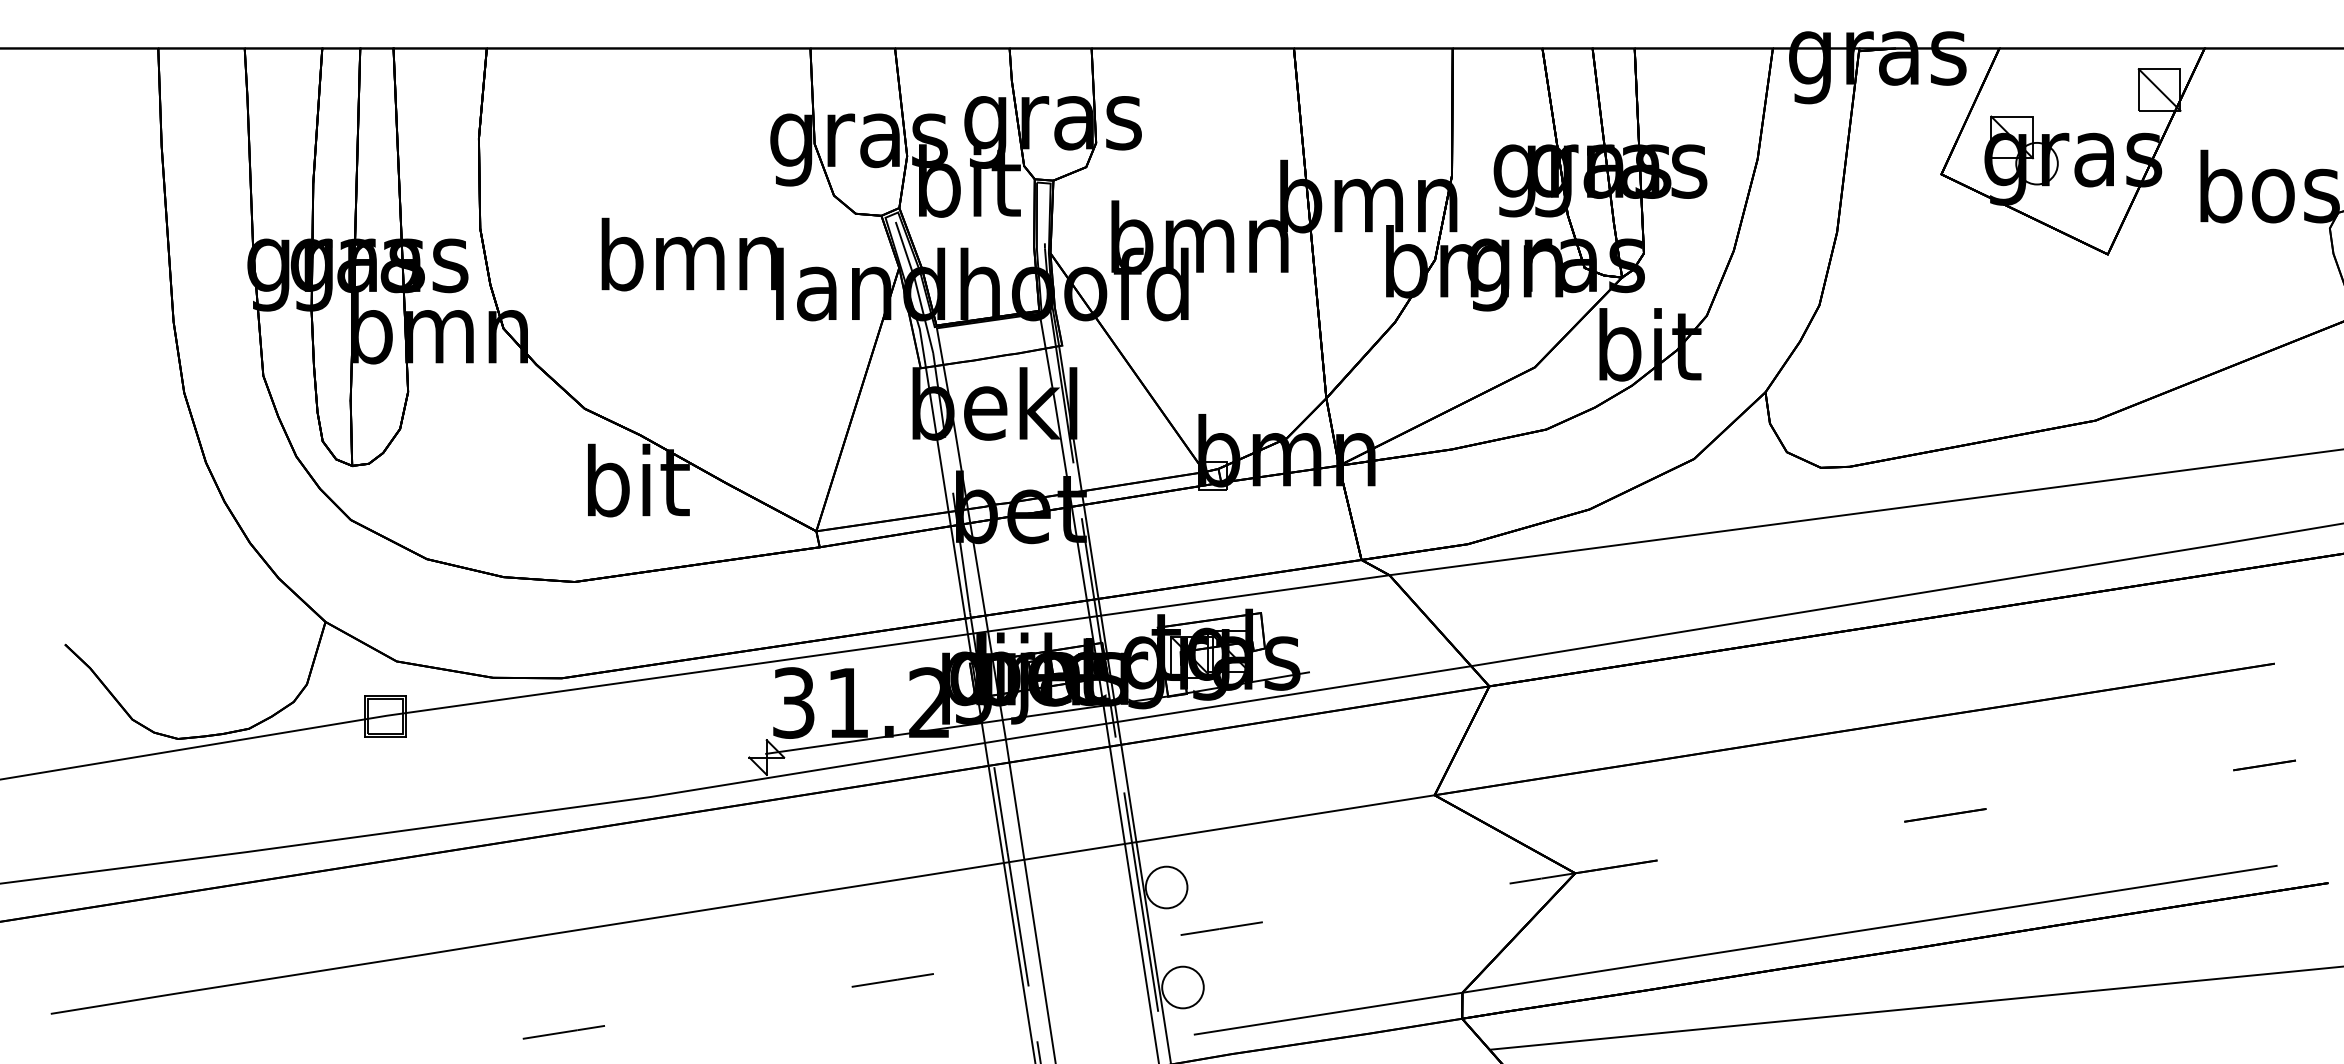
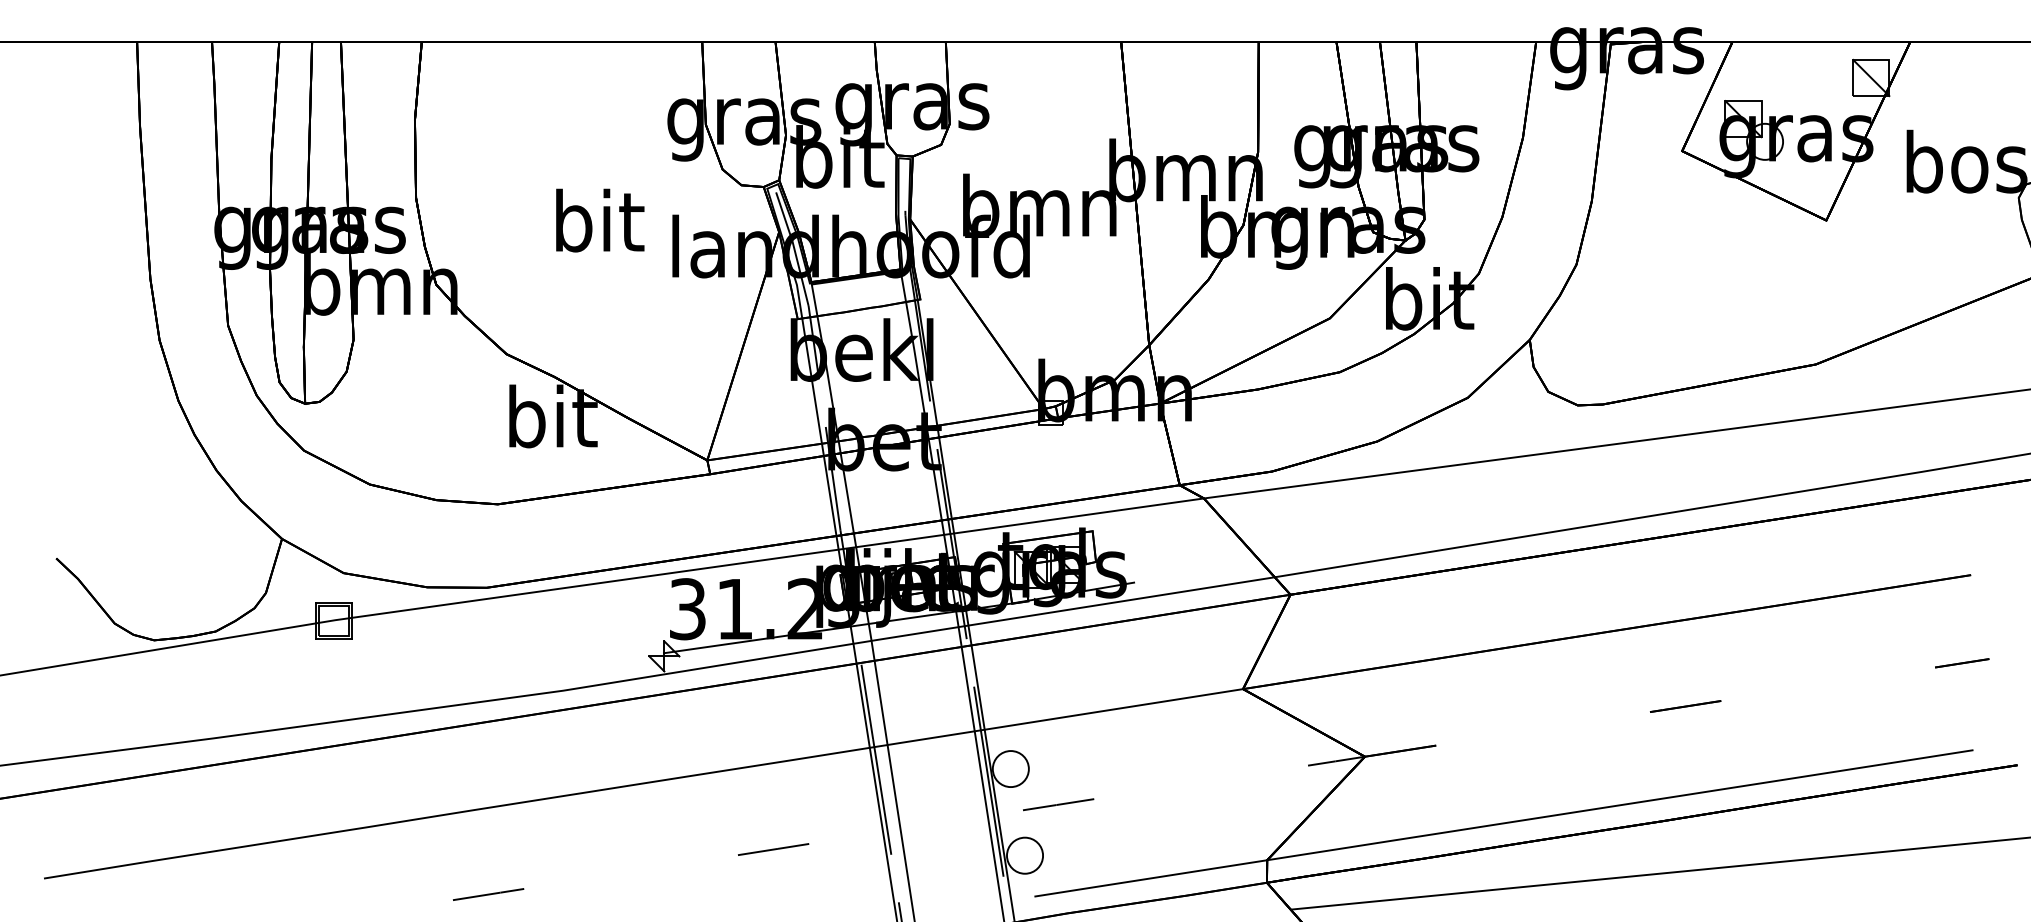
text: (689, 254) -> (597, 220), bmn -> bit

